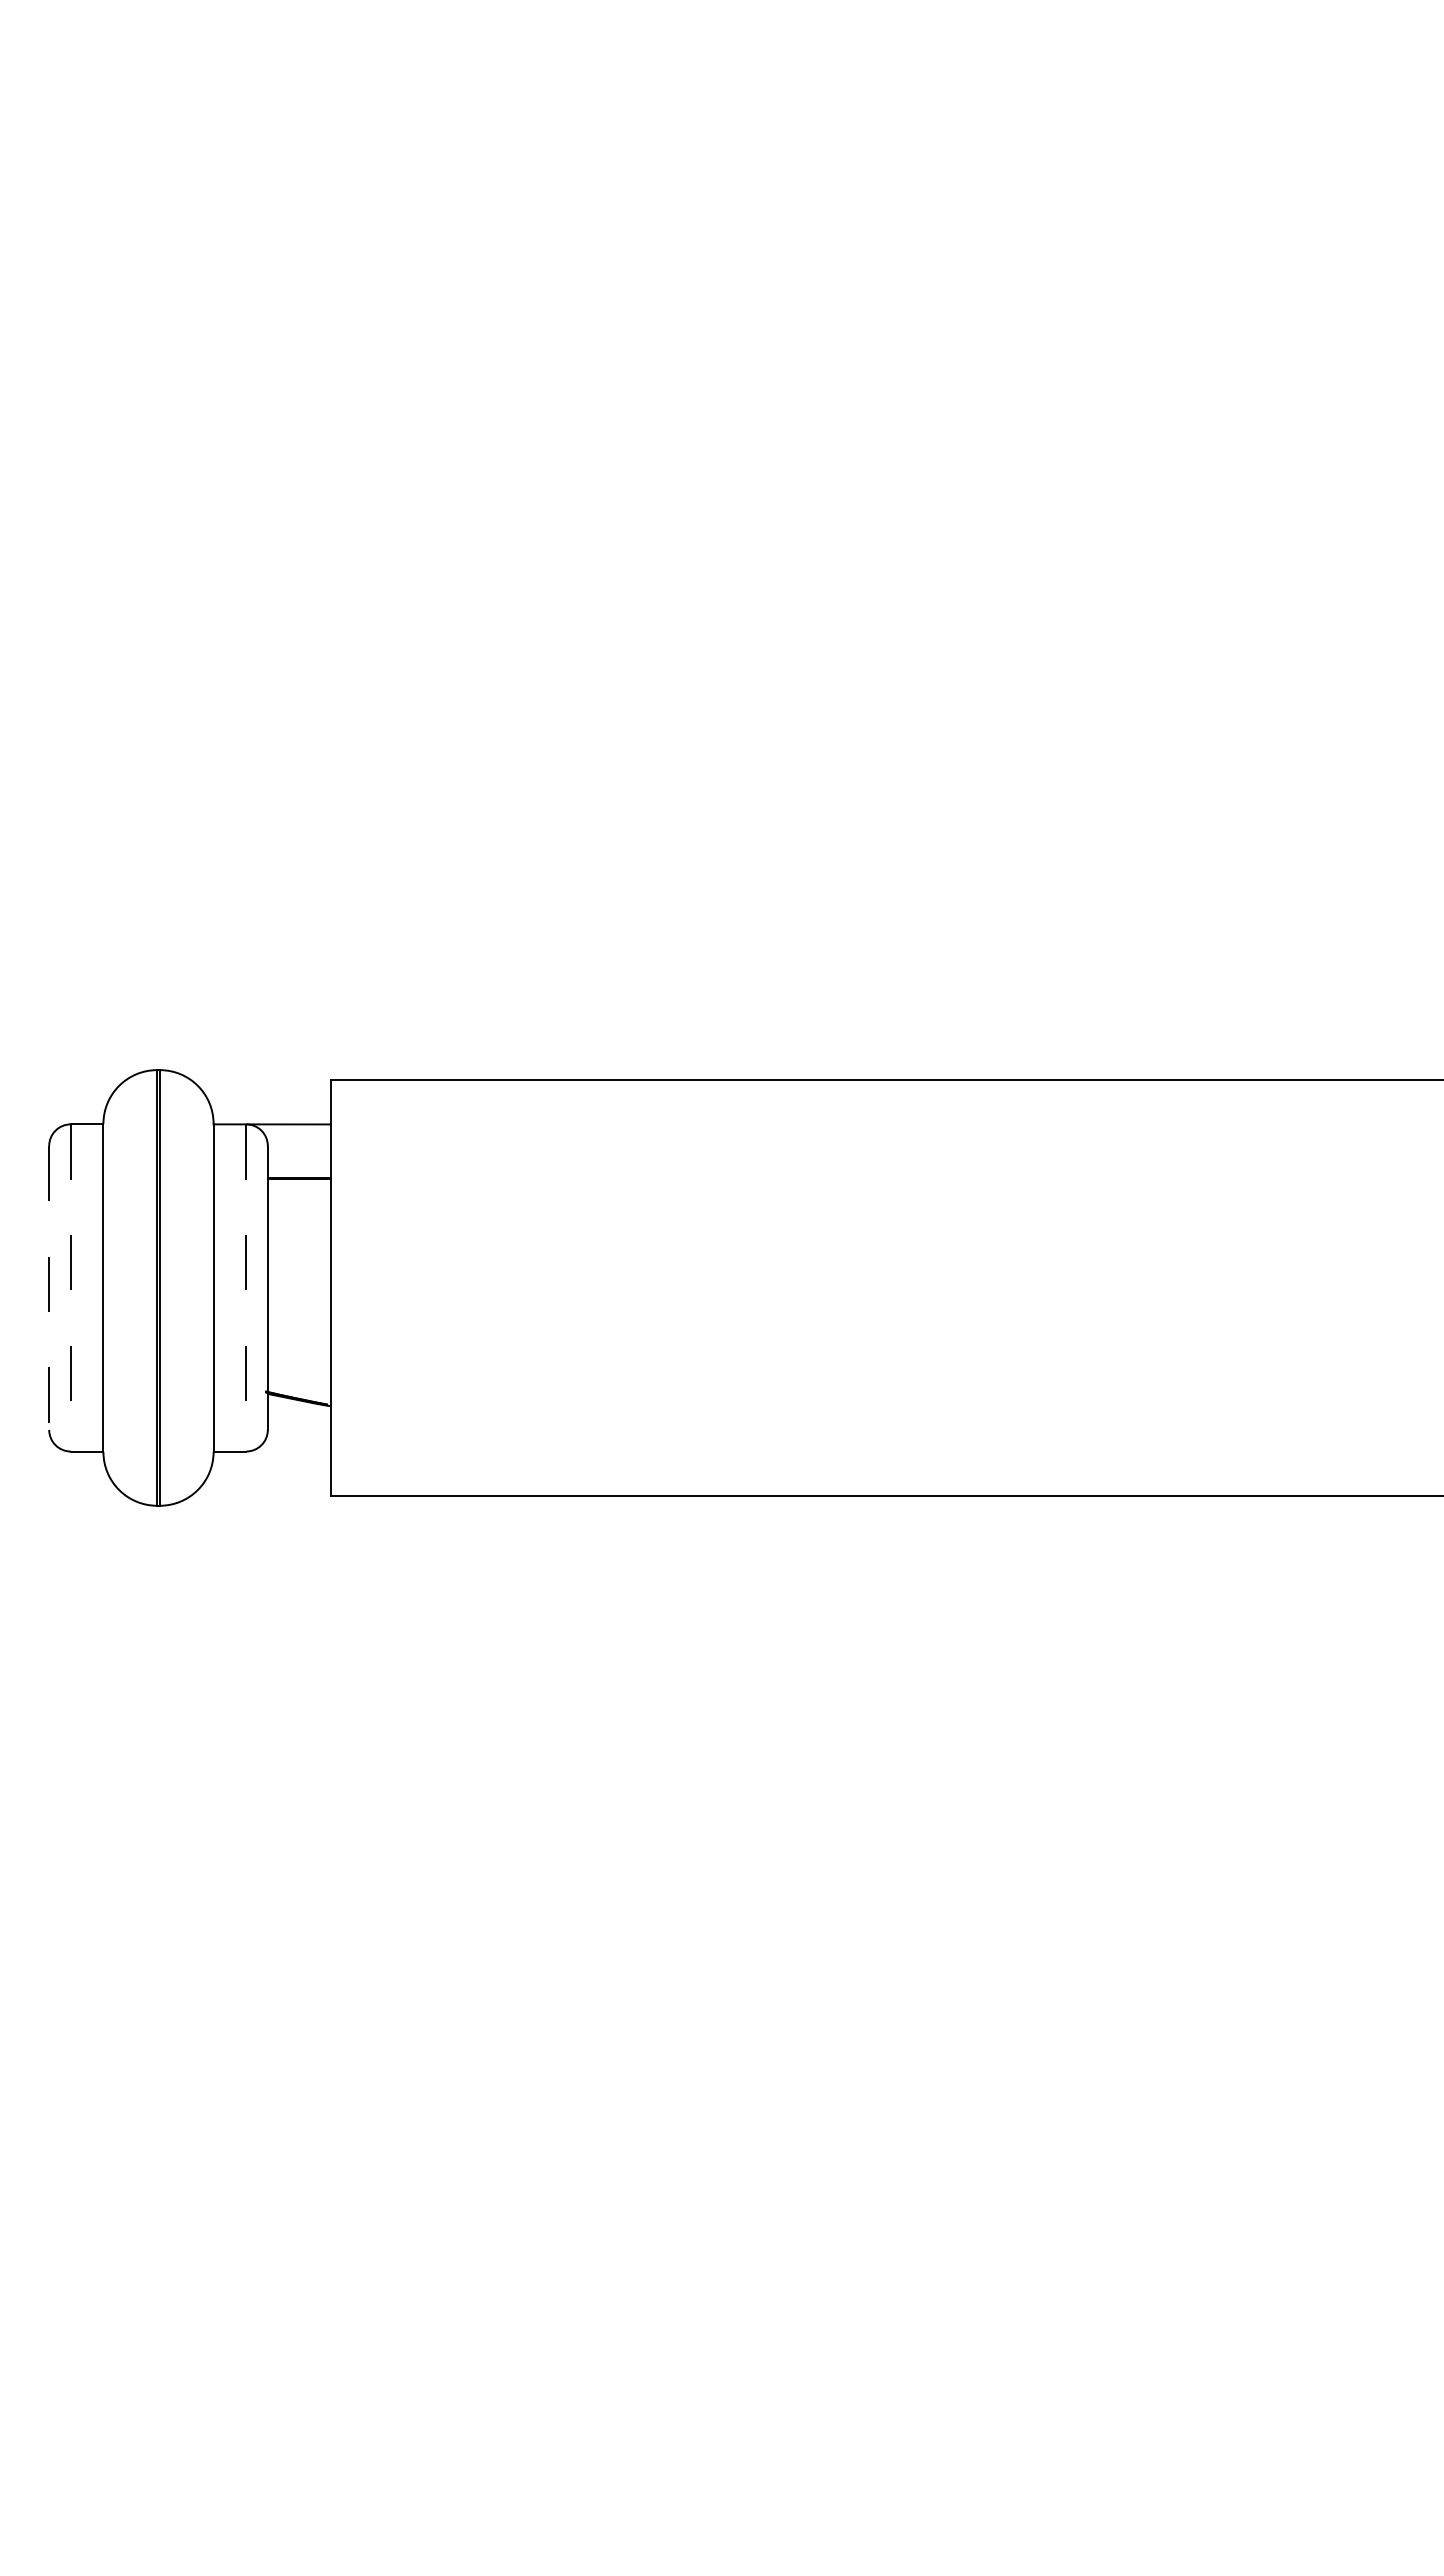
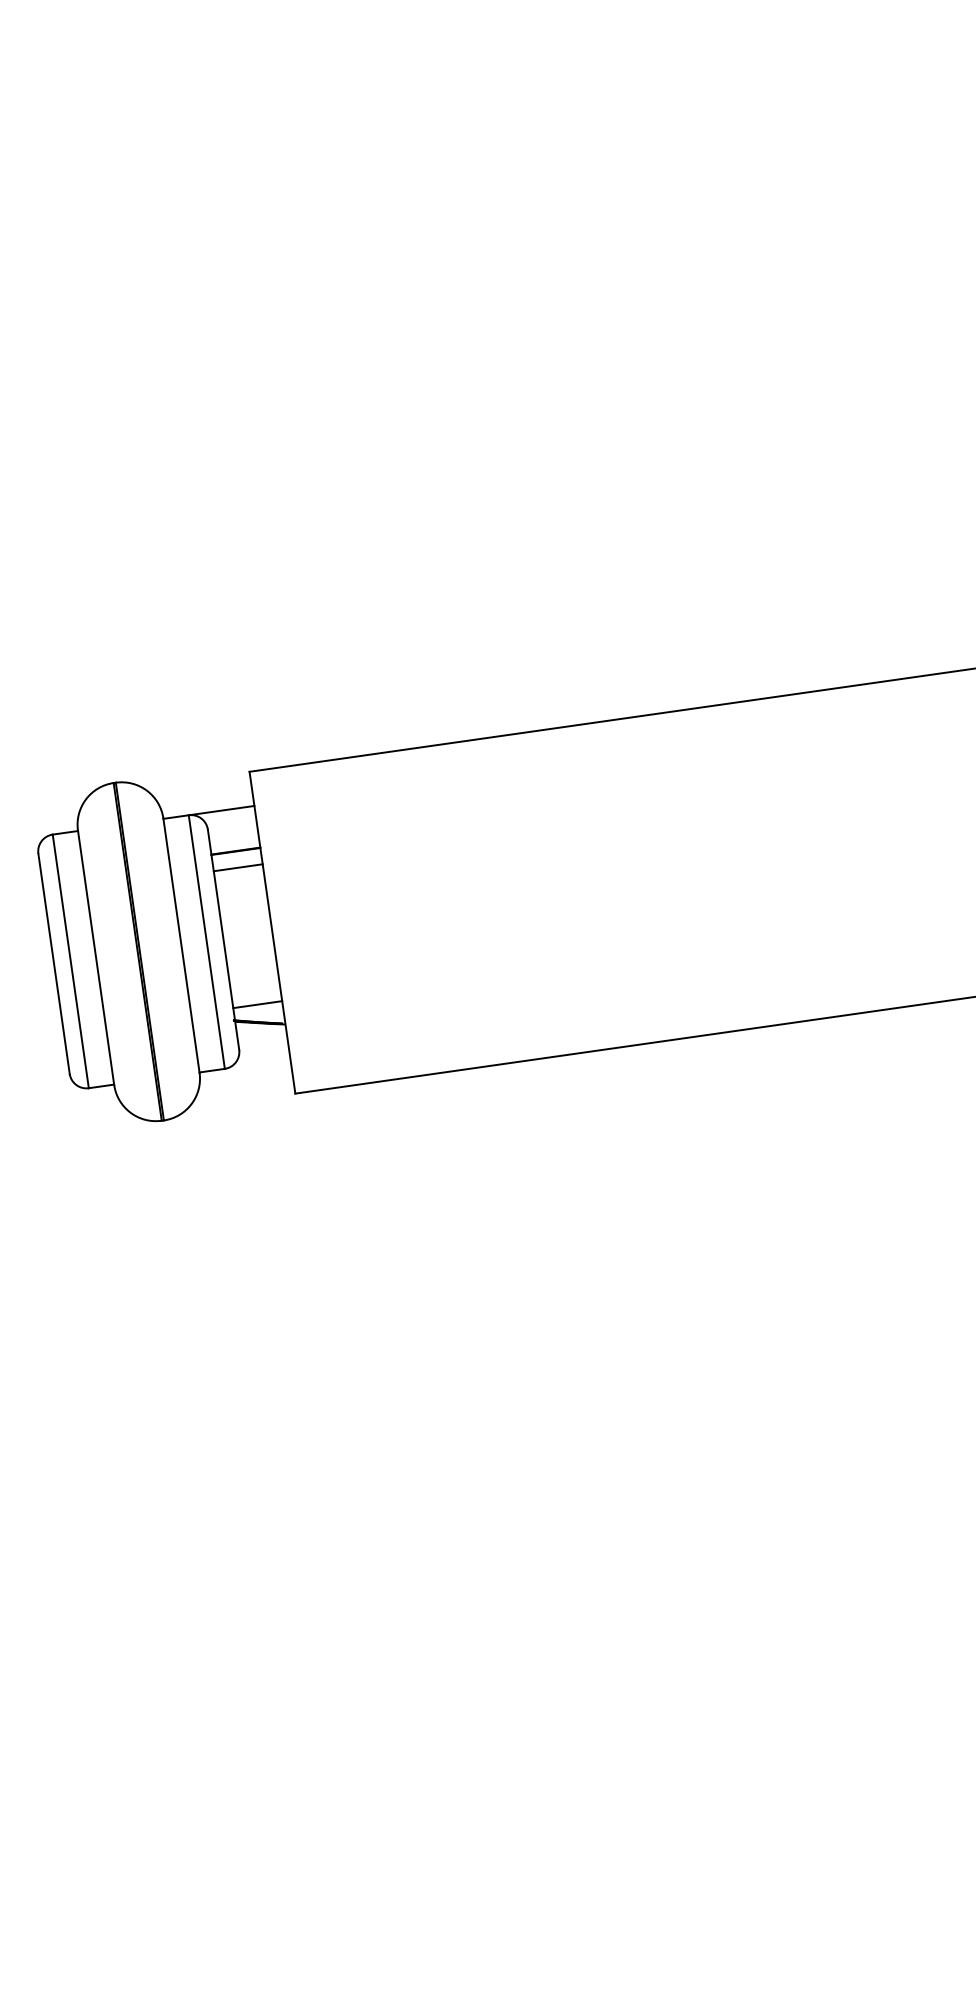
line: (298, 1199) -> (237, 867), added
line: (70, 1287) -> (70, 961), dashed -> solid
line: (246, 1287) -> (206, 941), dashed -> solid
line: (49, 1288) -> (54, 964), dashed -> solid
line: (298, 1376) -> (257, 1004), added

